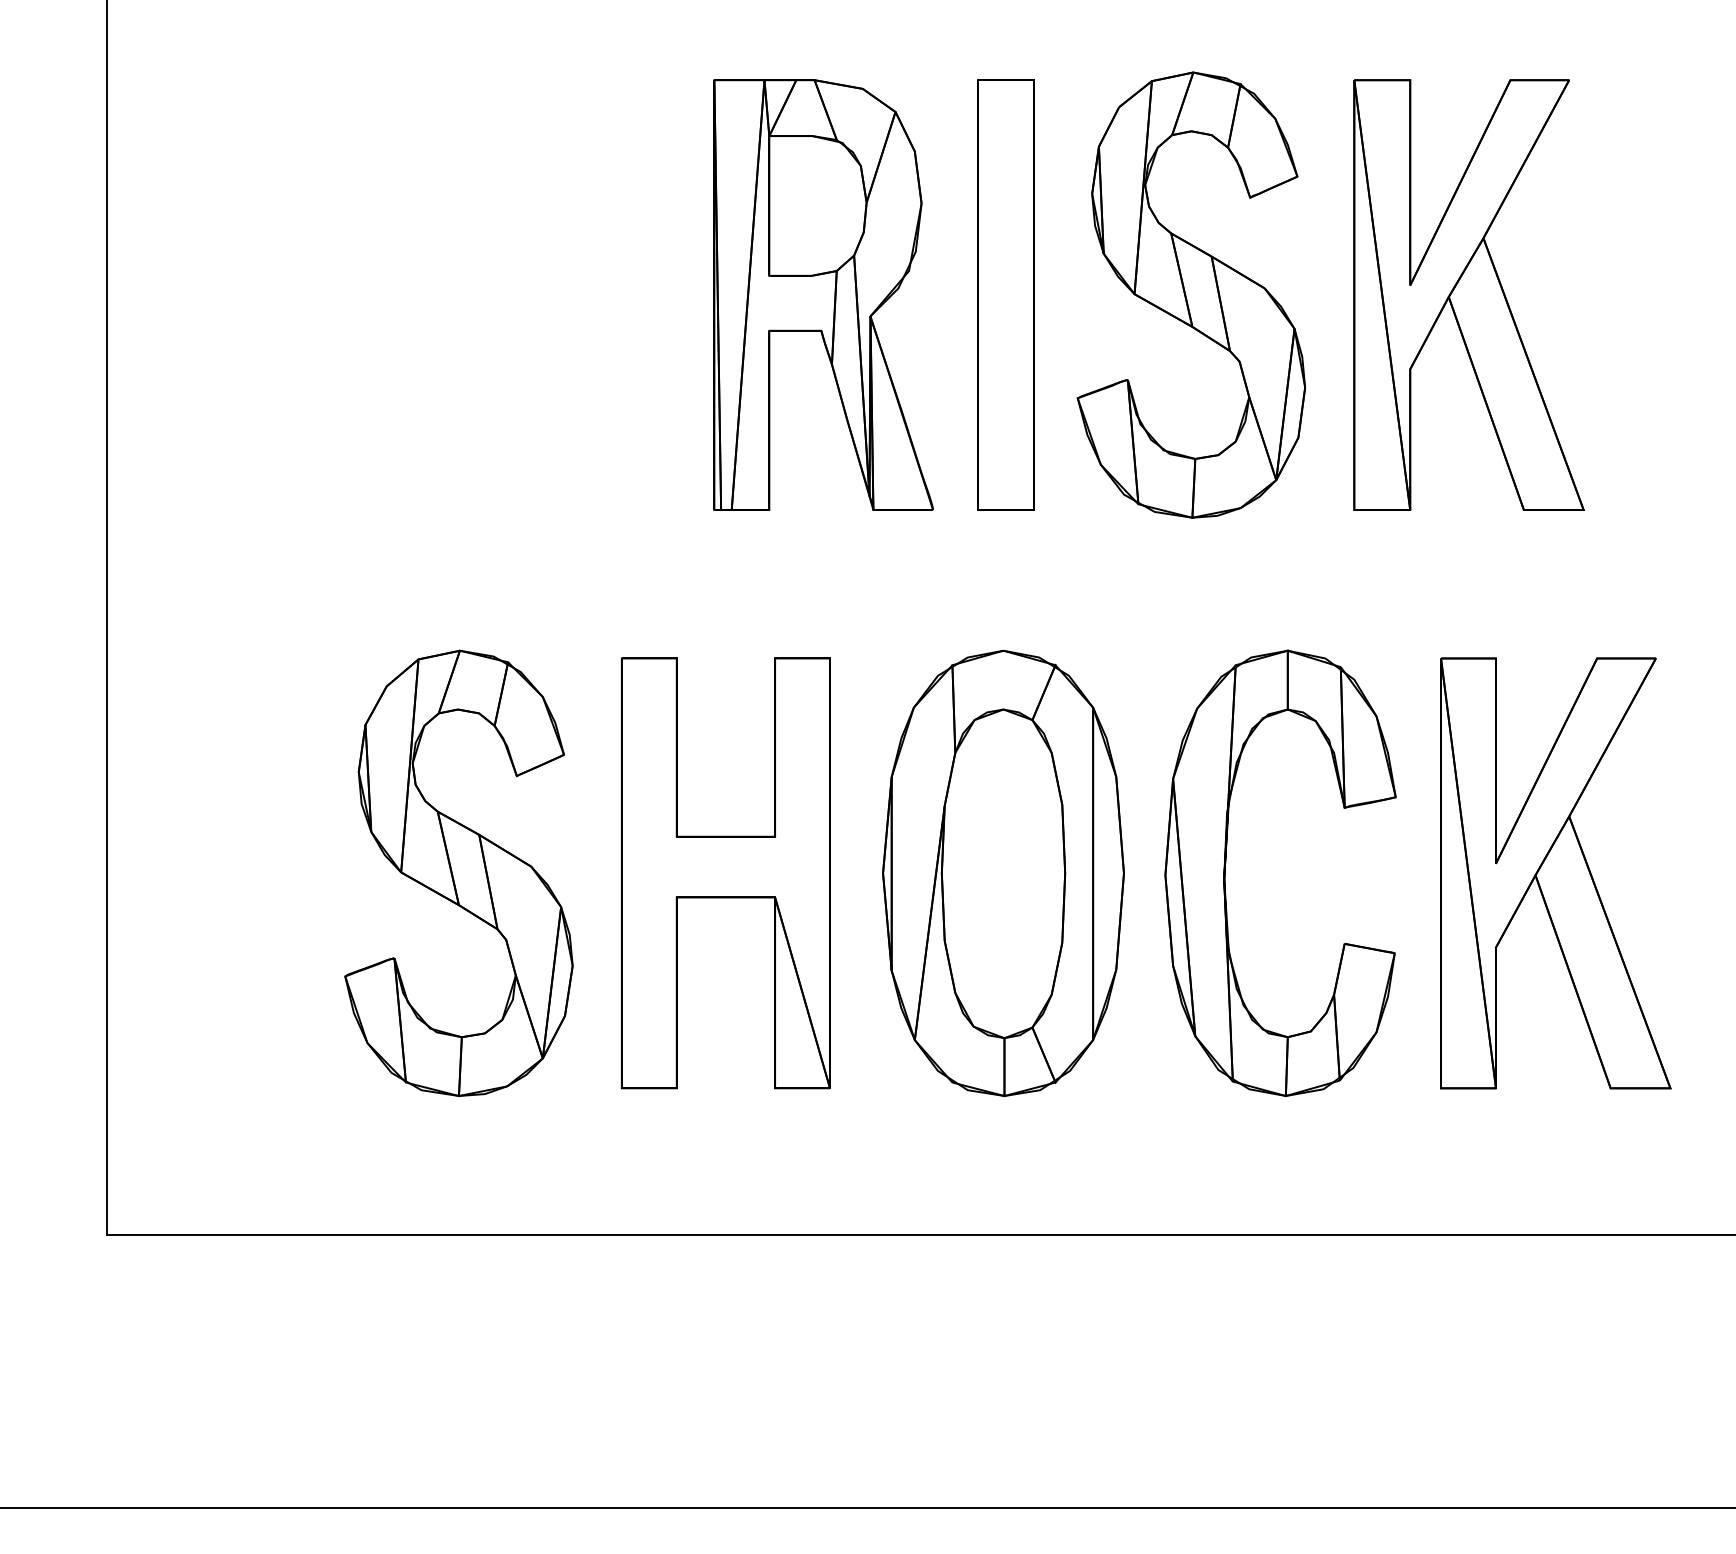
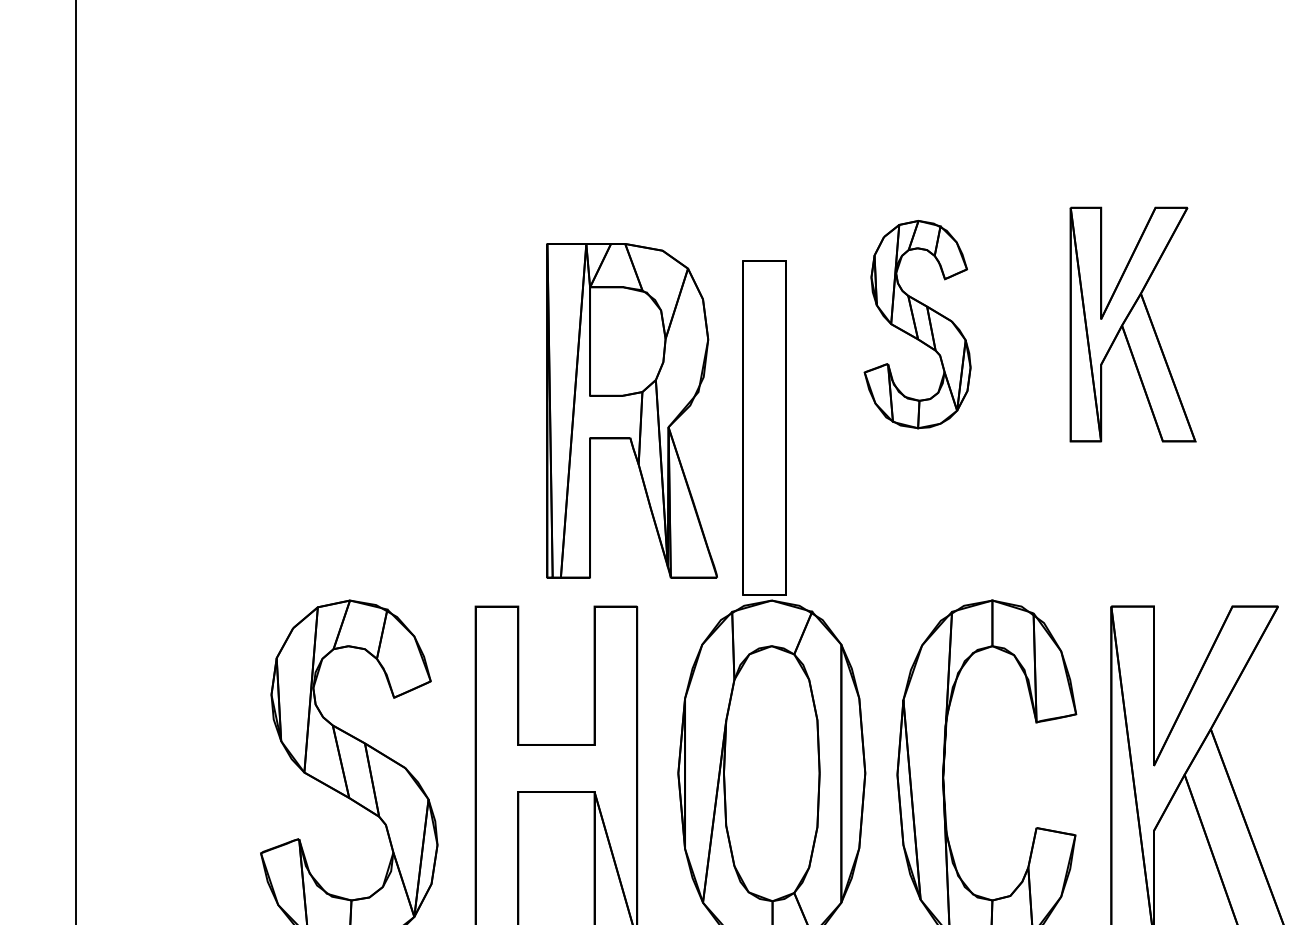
part: (823, 294) -> (632, 410), moved
part: (1005, 294) -> (764, 427), moved
part: (1191, 294) -> (917, 324), size x0.6
part: (1468, 294) -> (1132, 324), size x0.7

